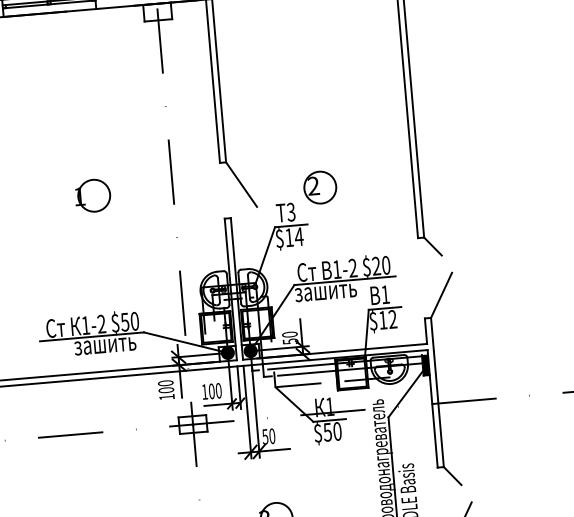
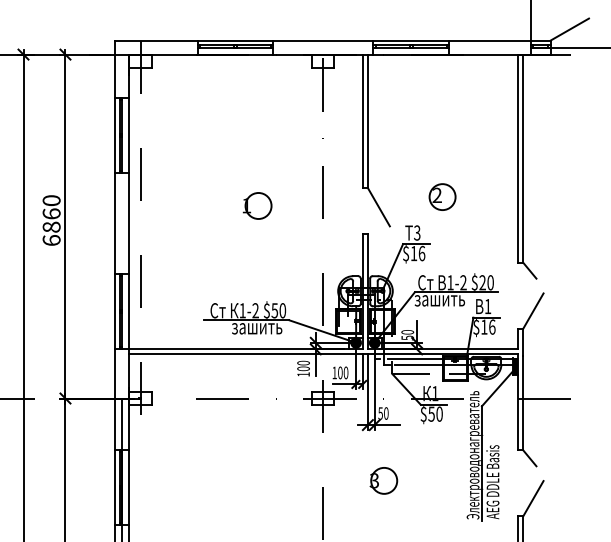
part: (320, 186) -> (442, 196), moved
text: (298, 236) -> (421, 253), $14 -> $16
text: (393, 318) -> (492, 326), $12 -> $16

